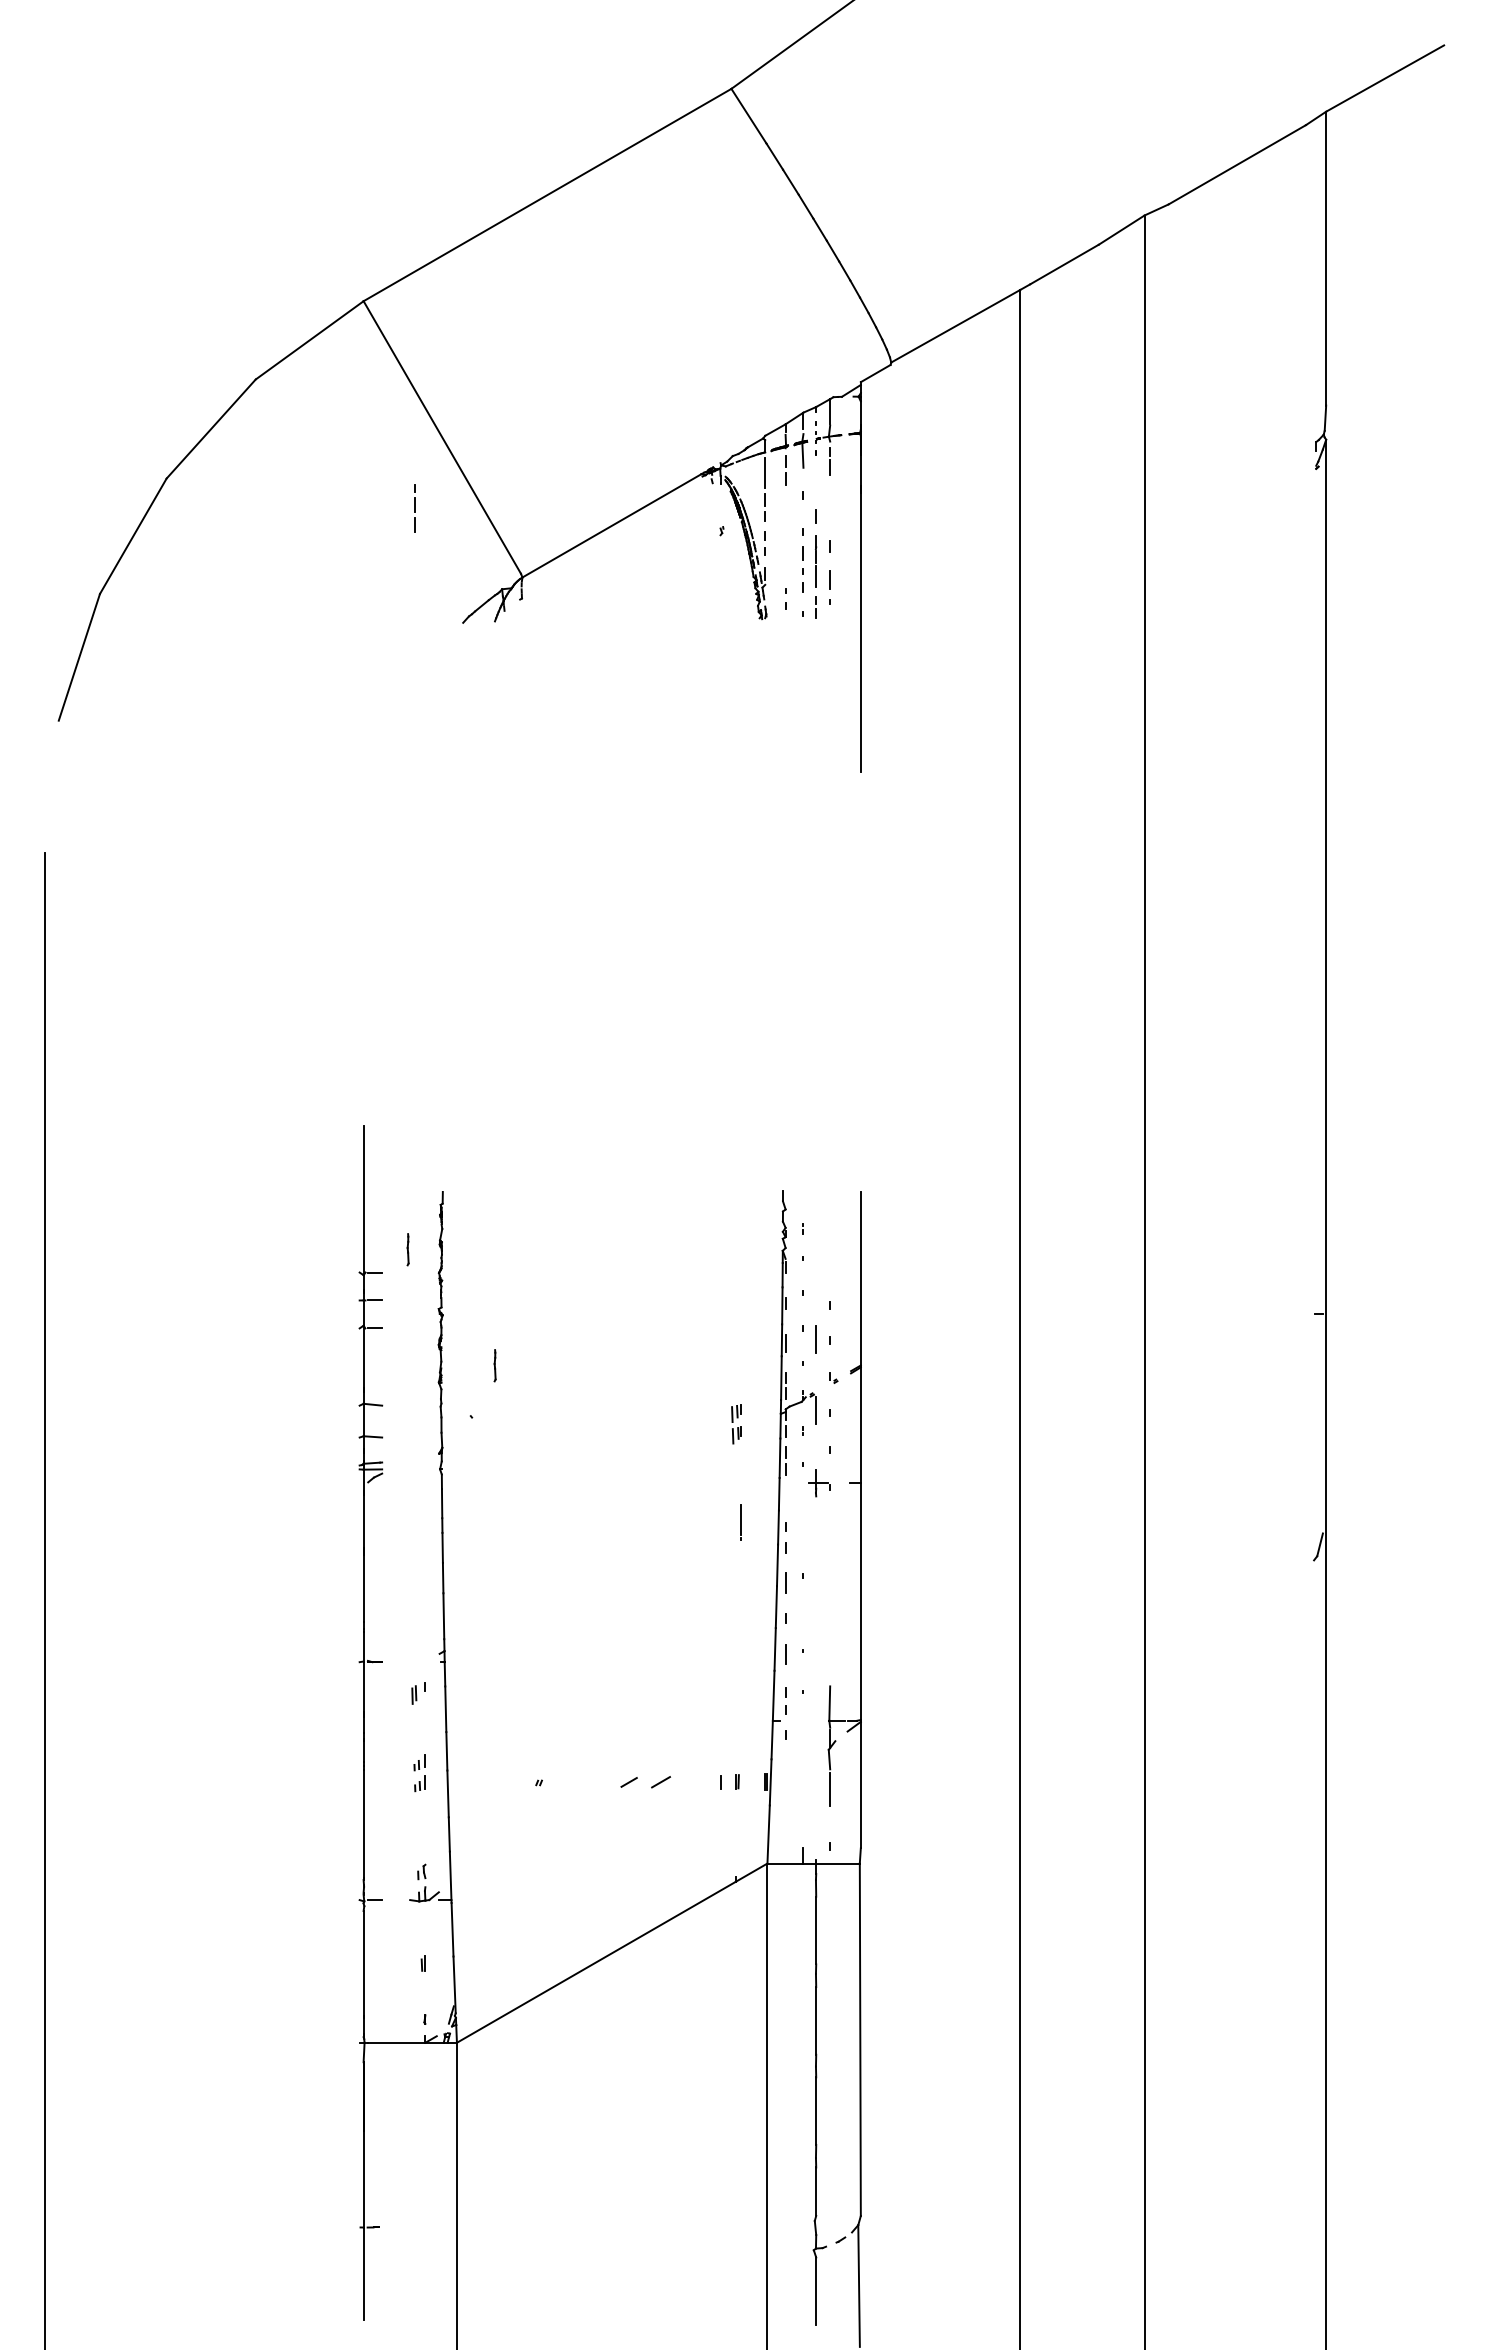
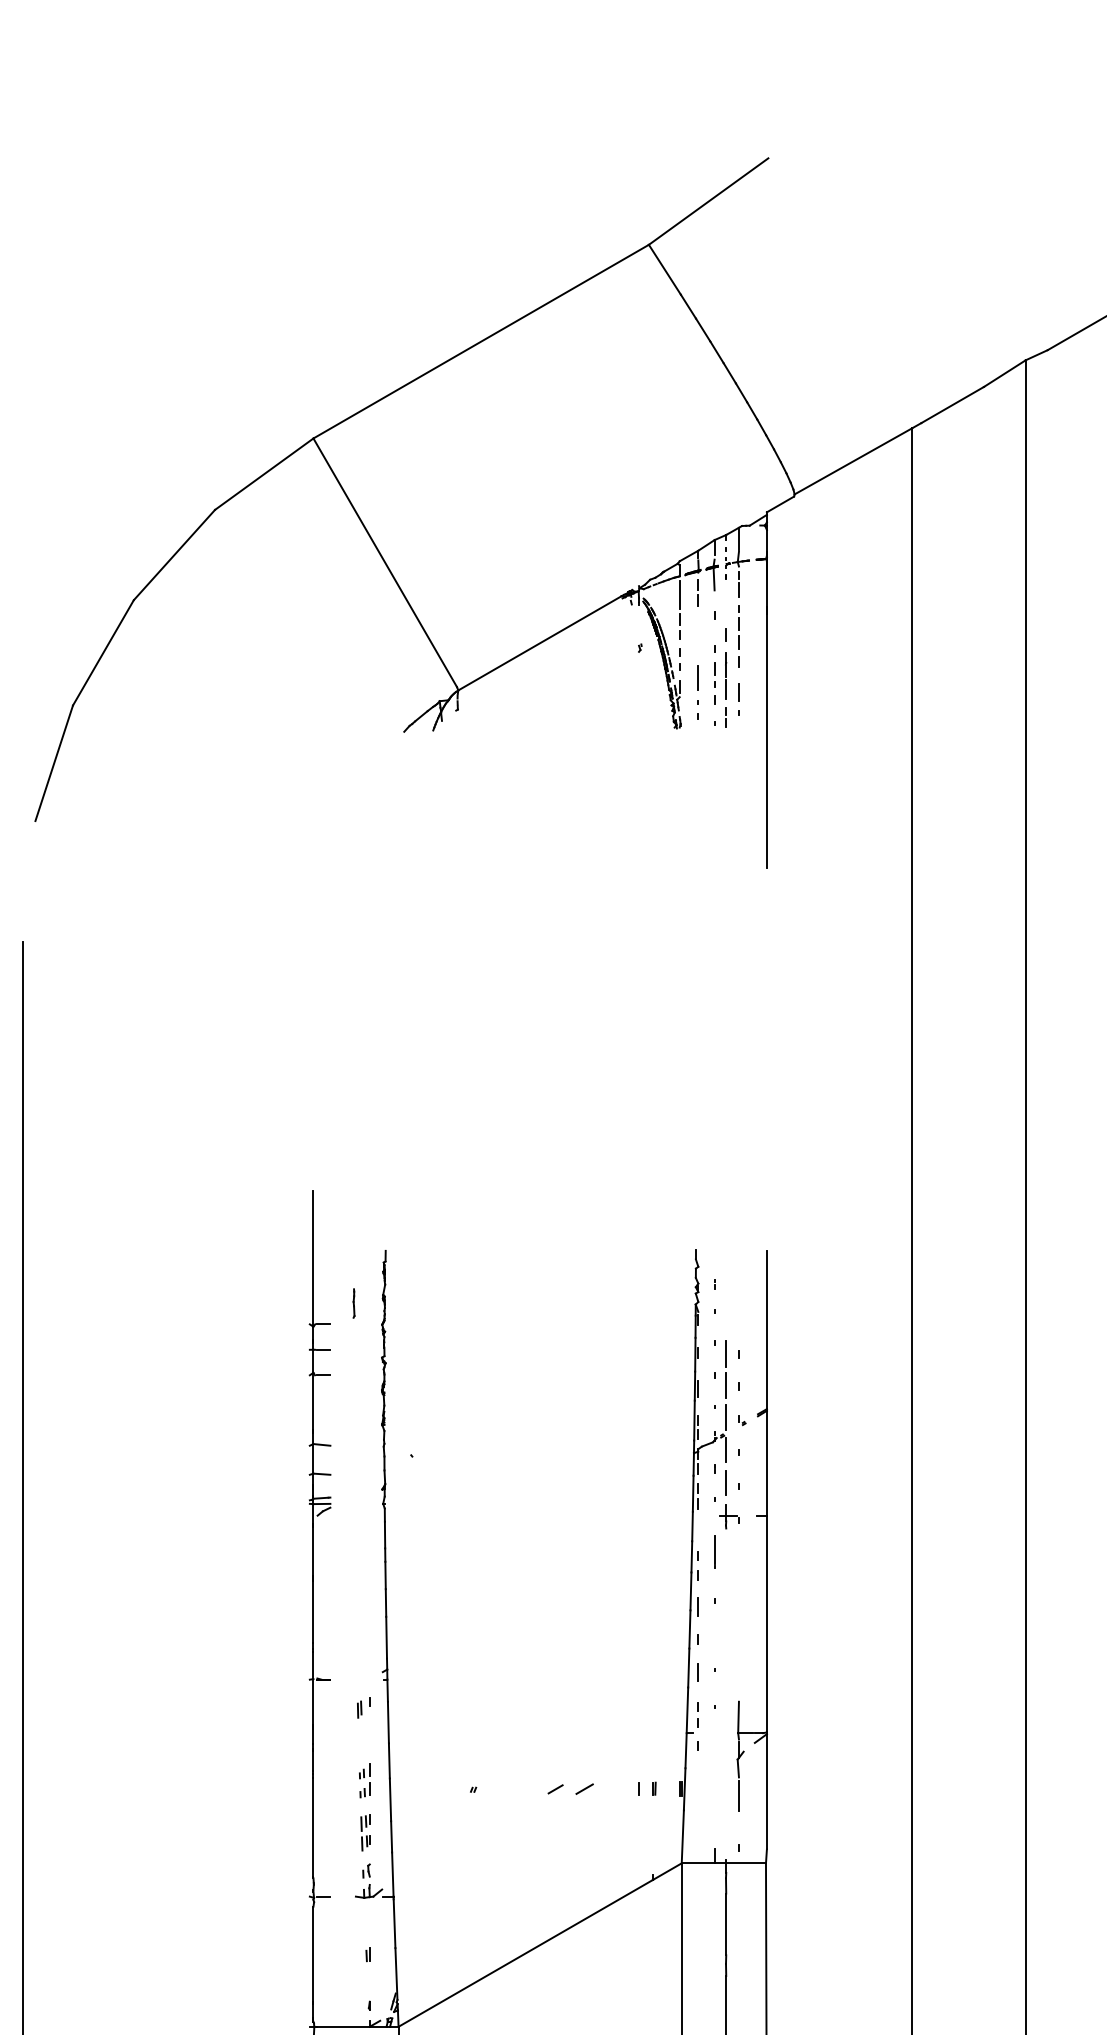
line: (414, 508) -> (738, 627), moved
line: (785, 563) -> (698, 677), added
line: (816, 1304) -> (726, 1353), added
line: (494, 1365) -> (432, 1409), removed
line: (816, 1374) -> (726, 1417), added
part: (736, 1424) -> (365, 1833), moved
line: (816, 1446) -> (726, 1482), added
line: (740, 1522) -> (713, 1552), moved

